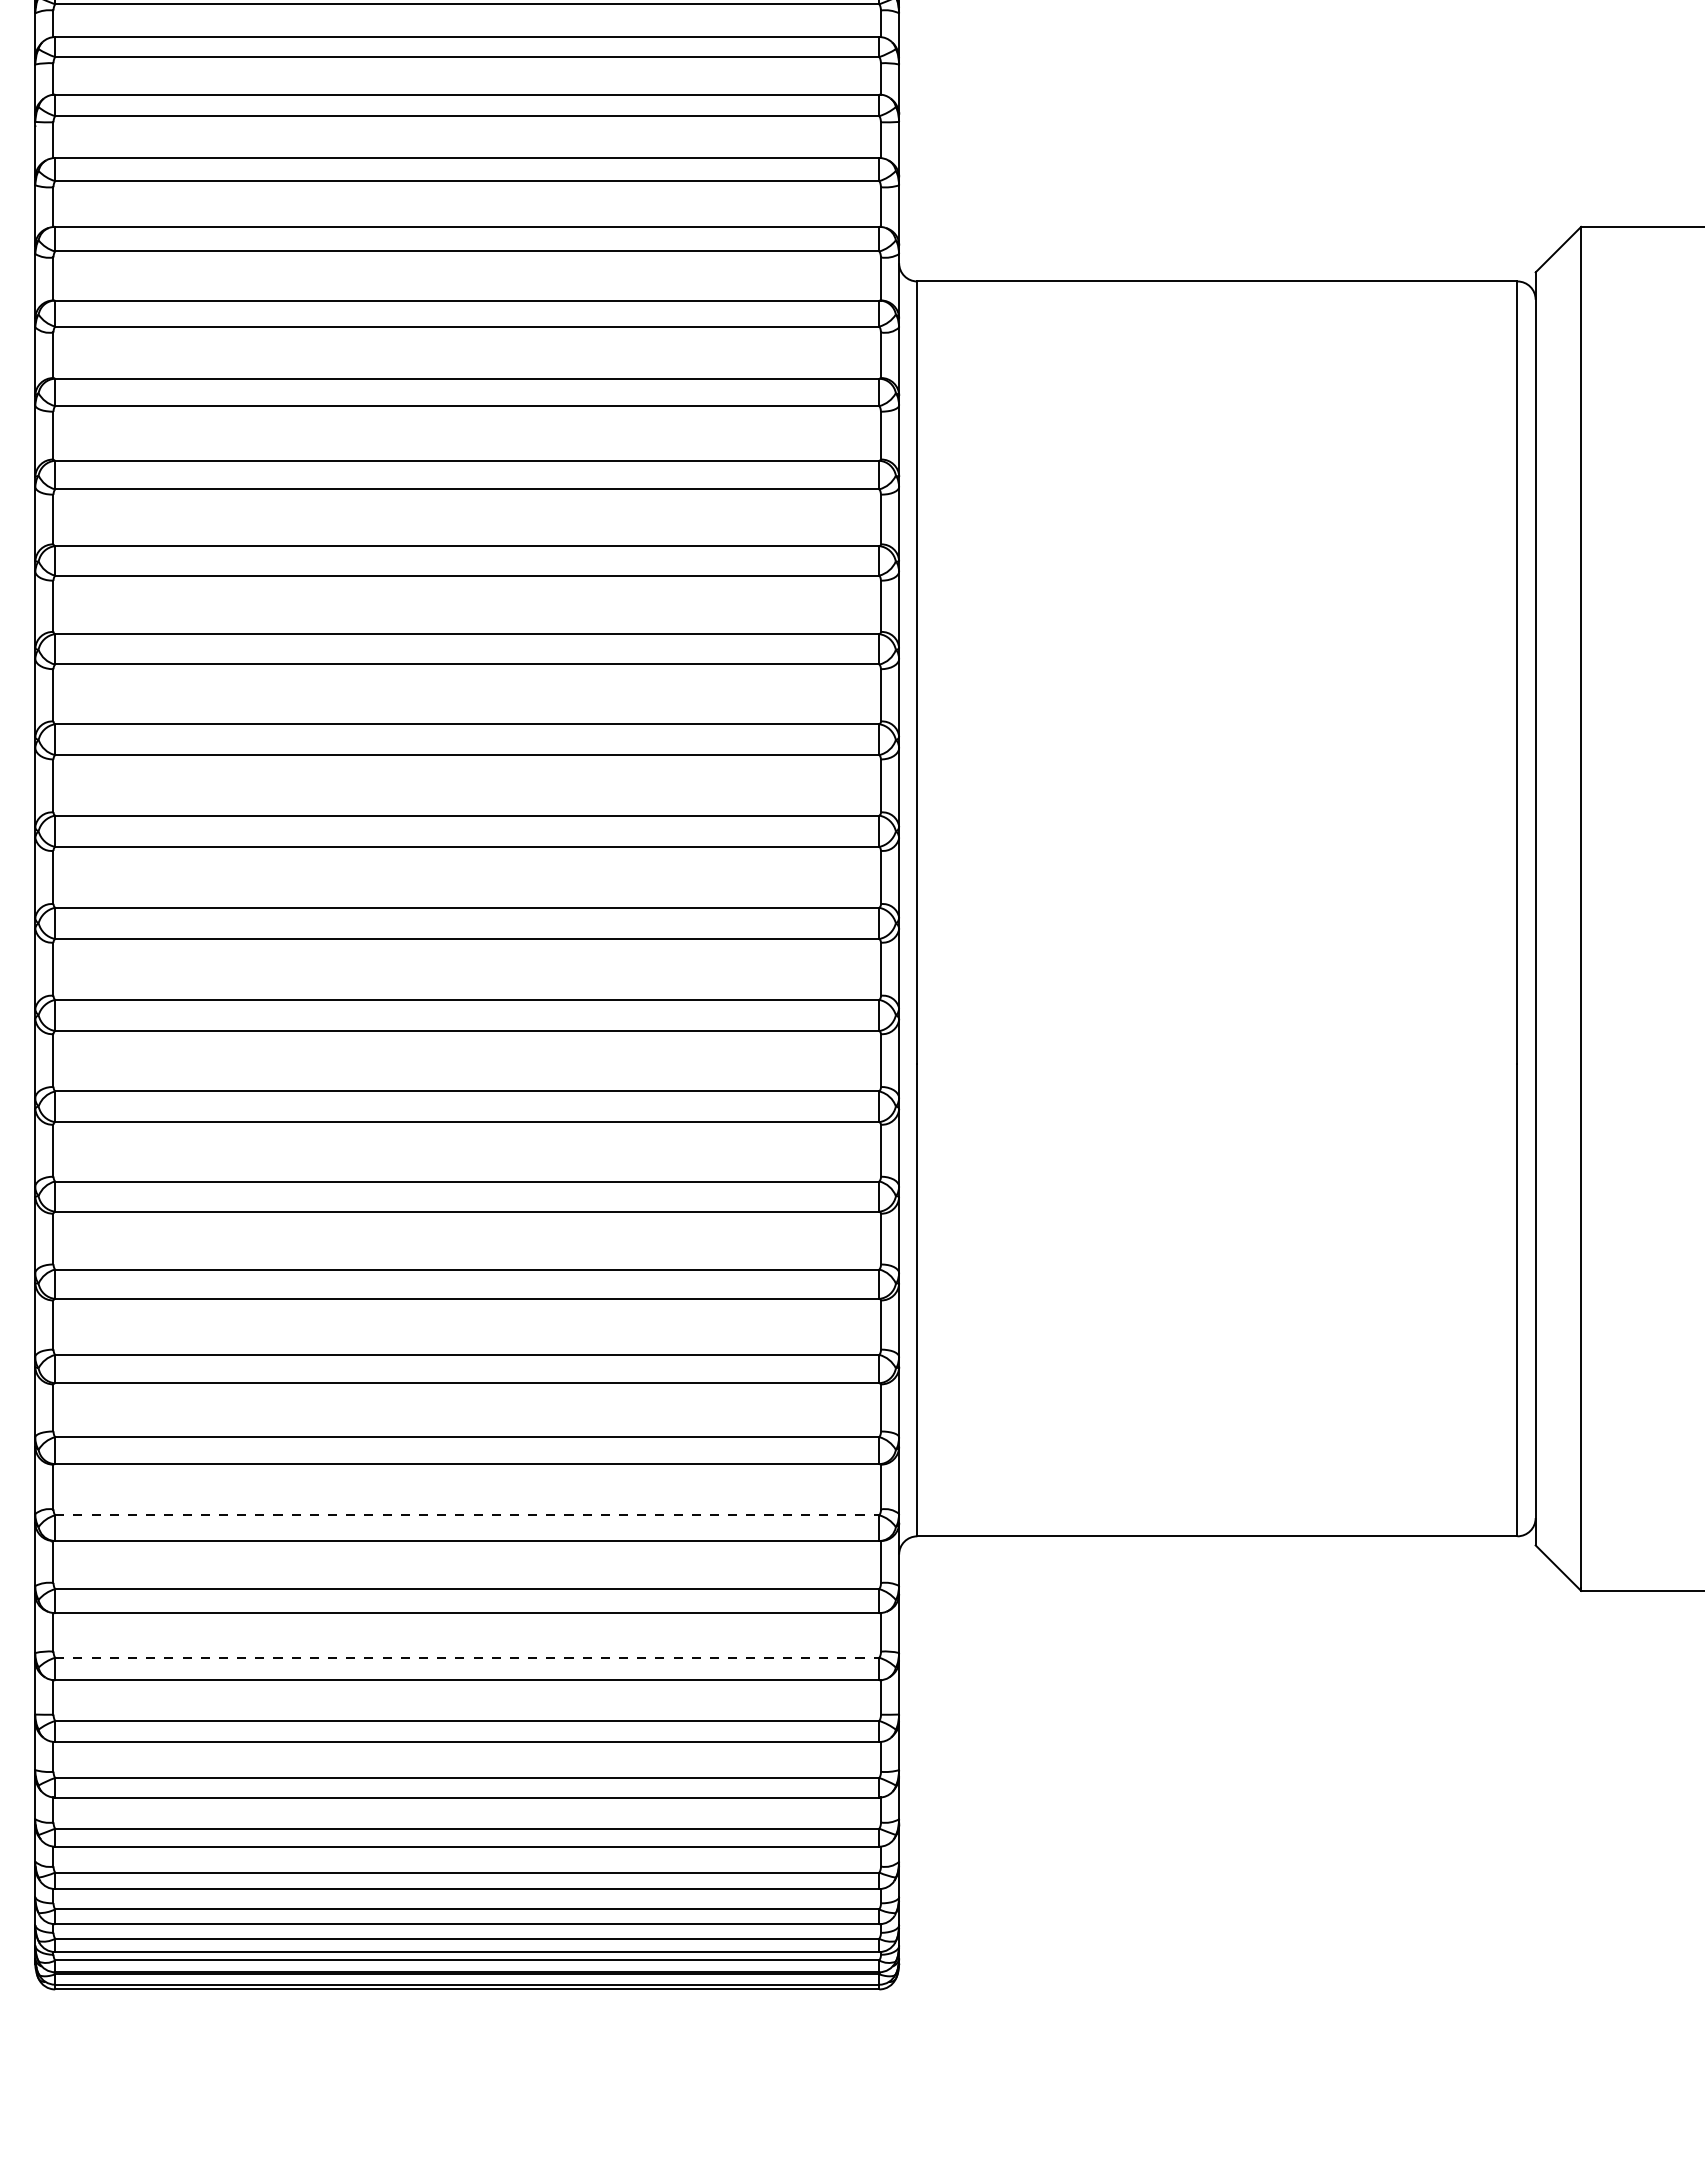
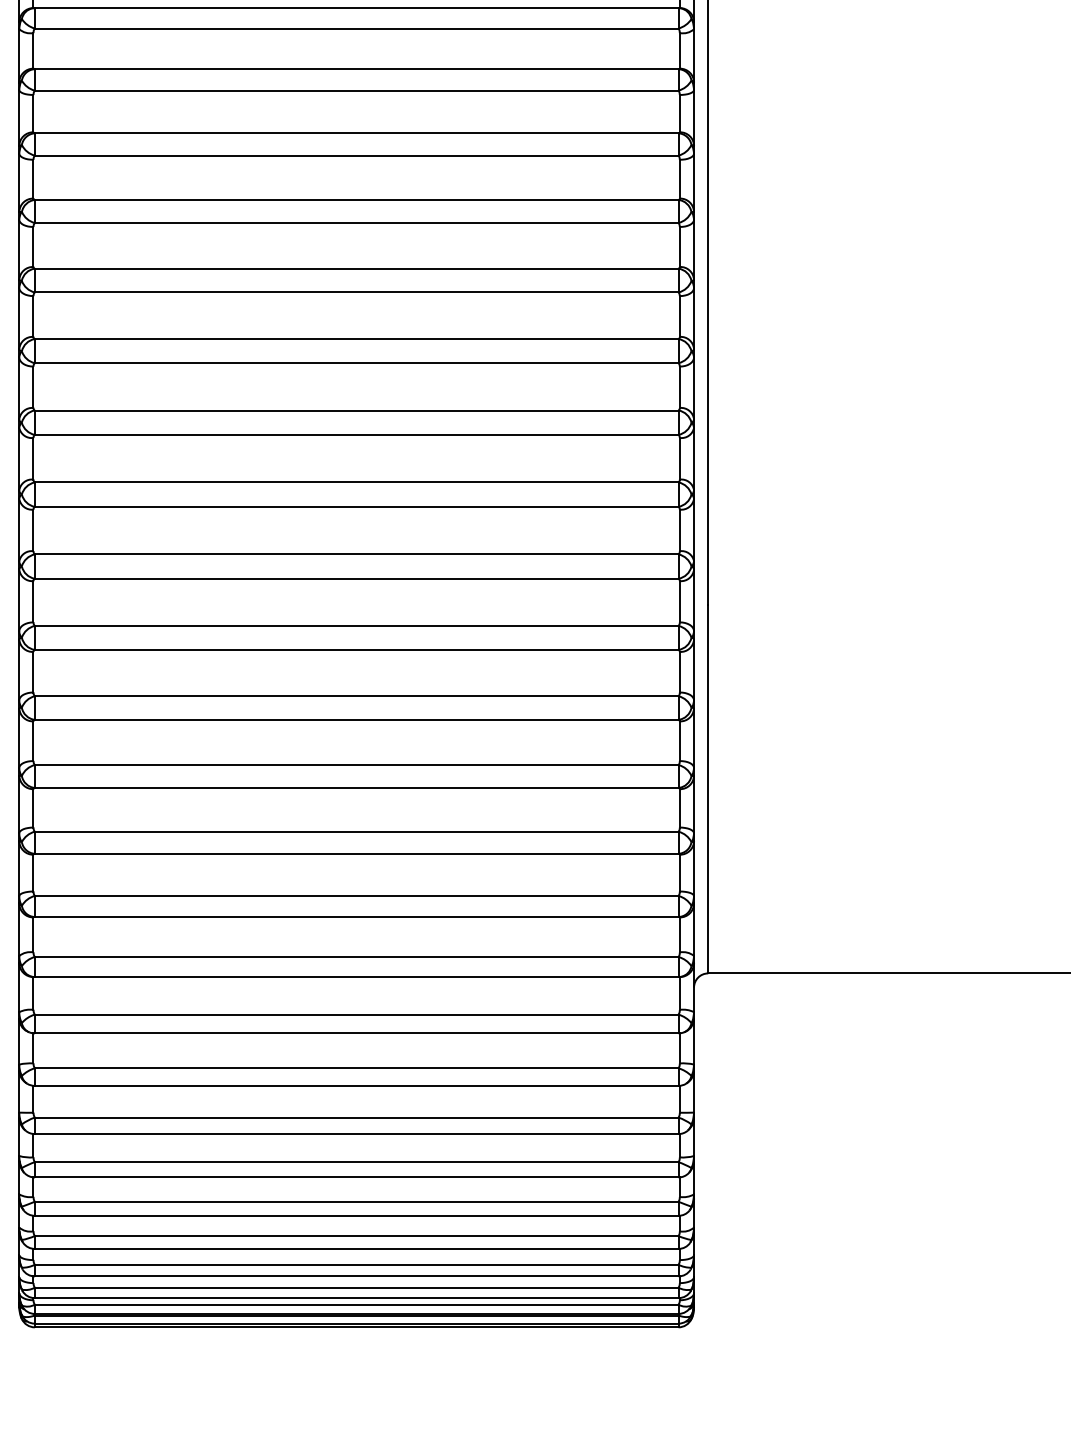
line: (467, 1515) -> (356, 957), dashed -> solid
line: (467, 1657) -> (356, 1068), dashed -> solid

